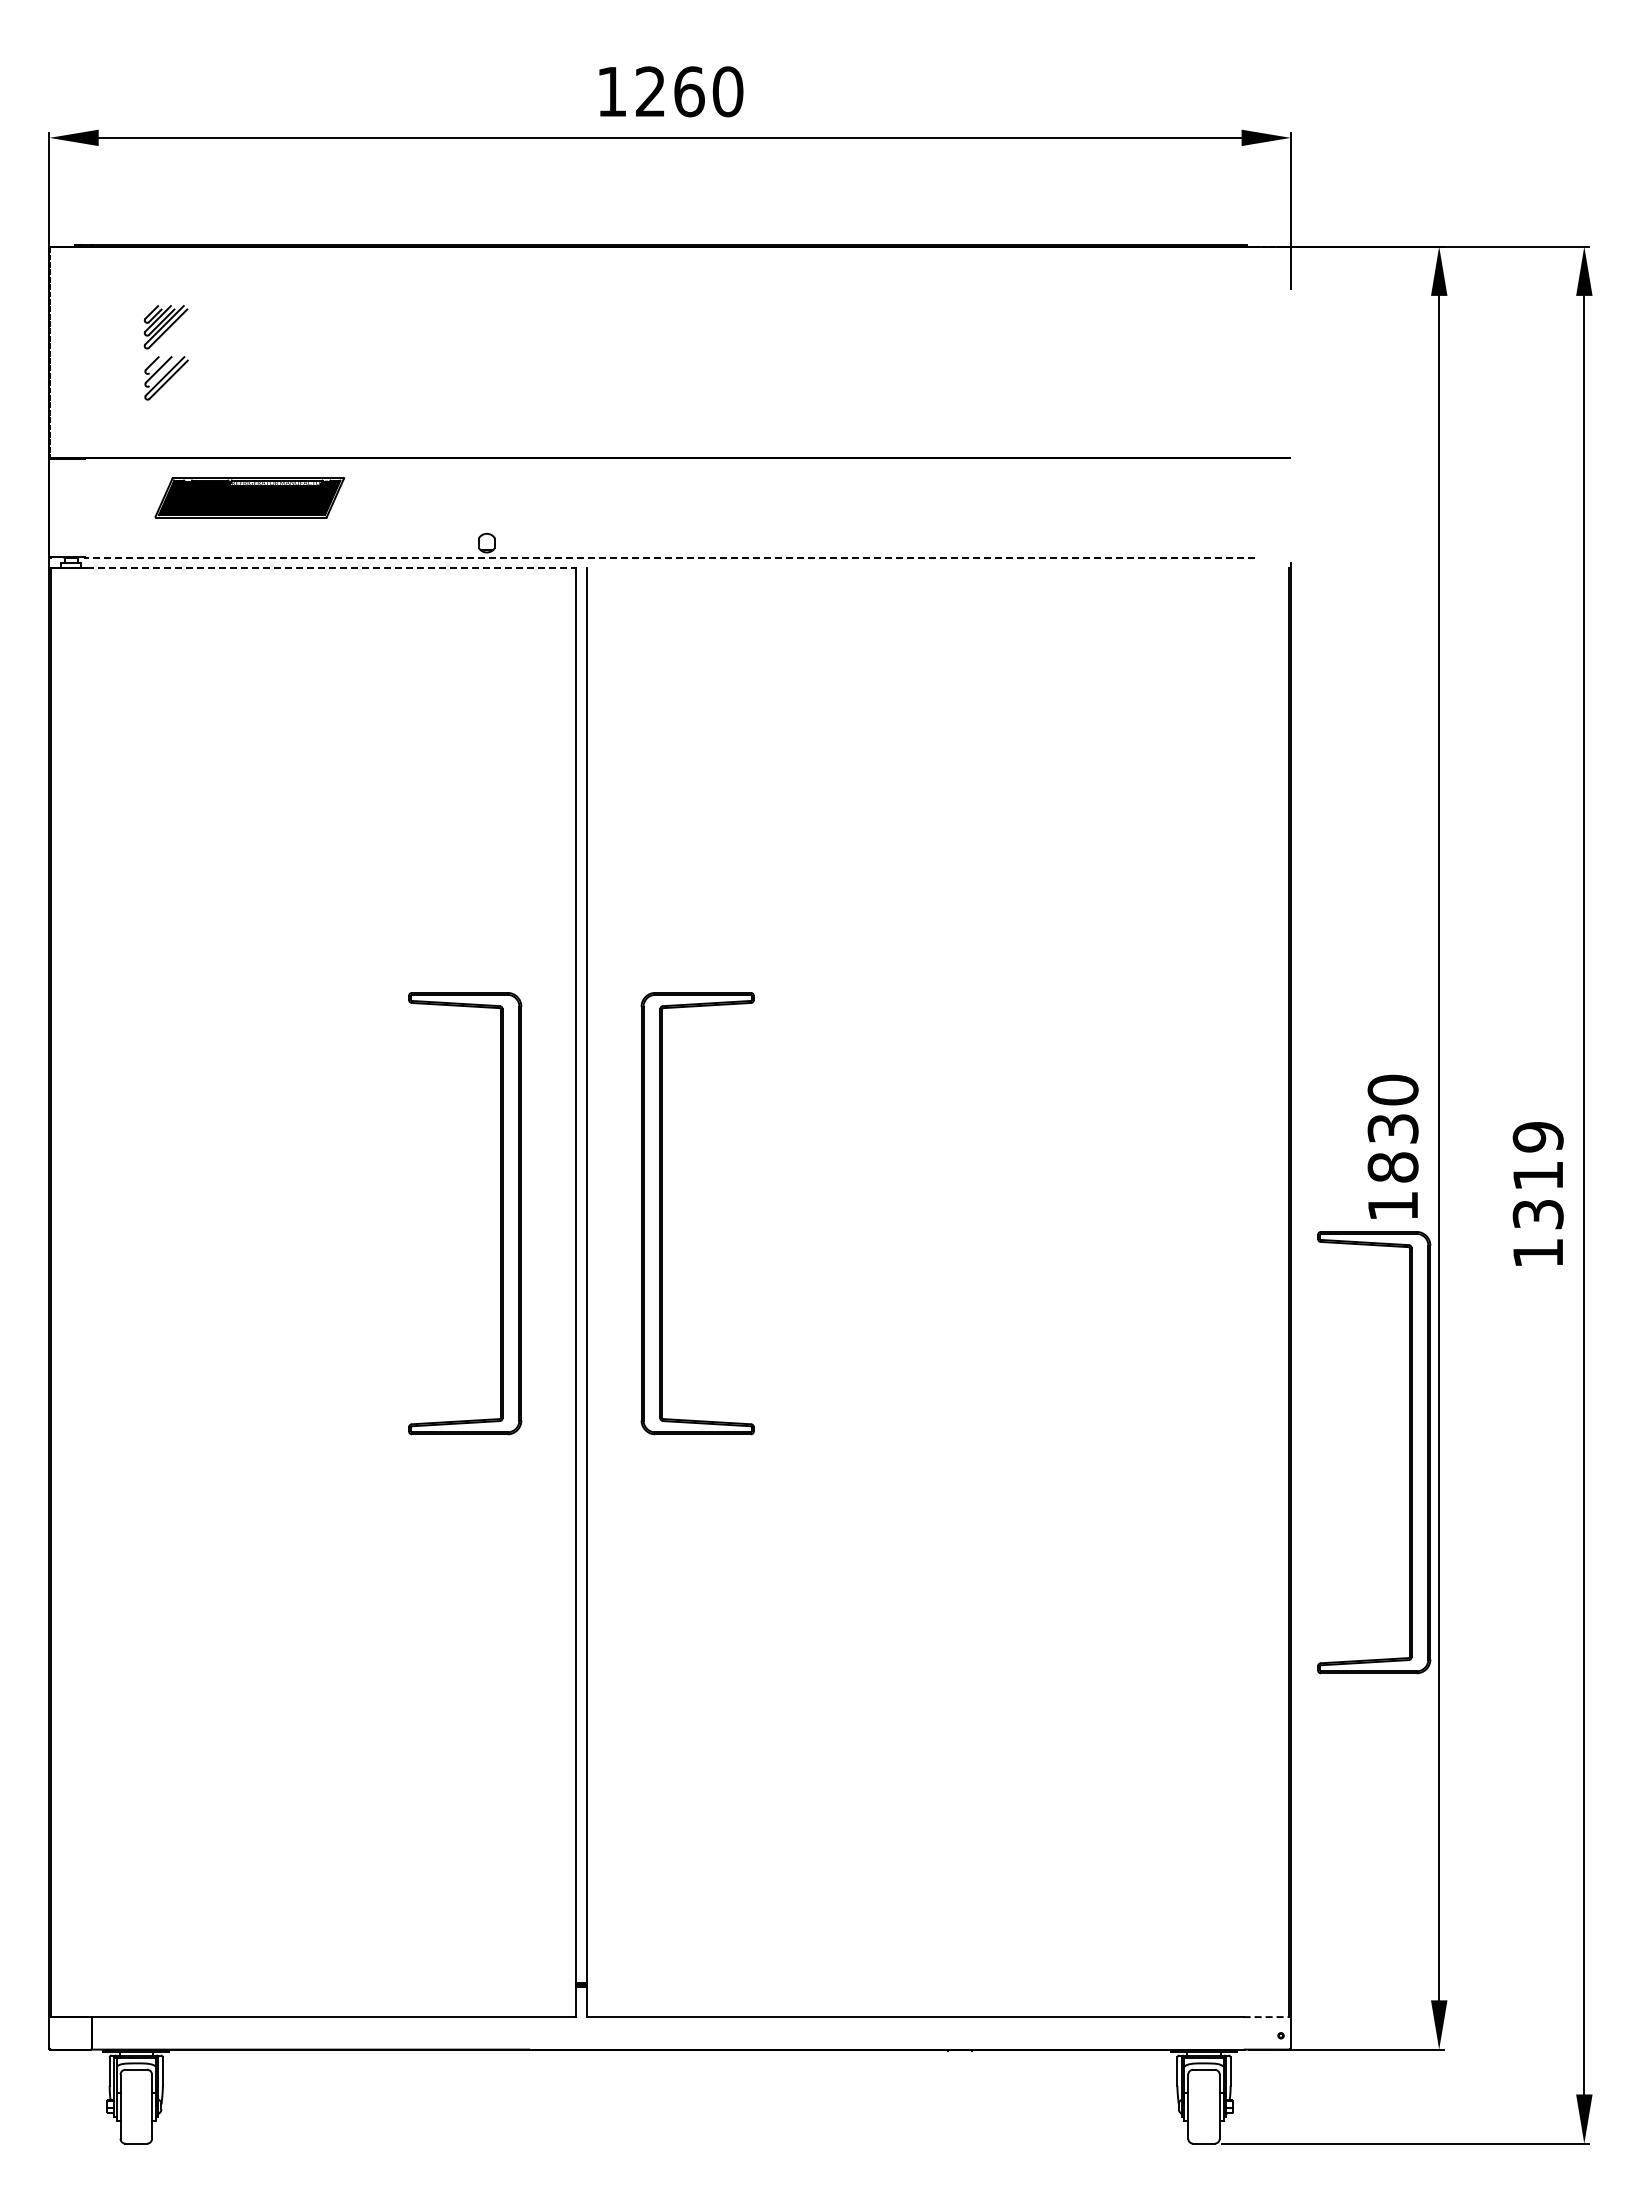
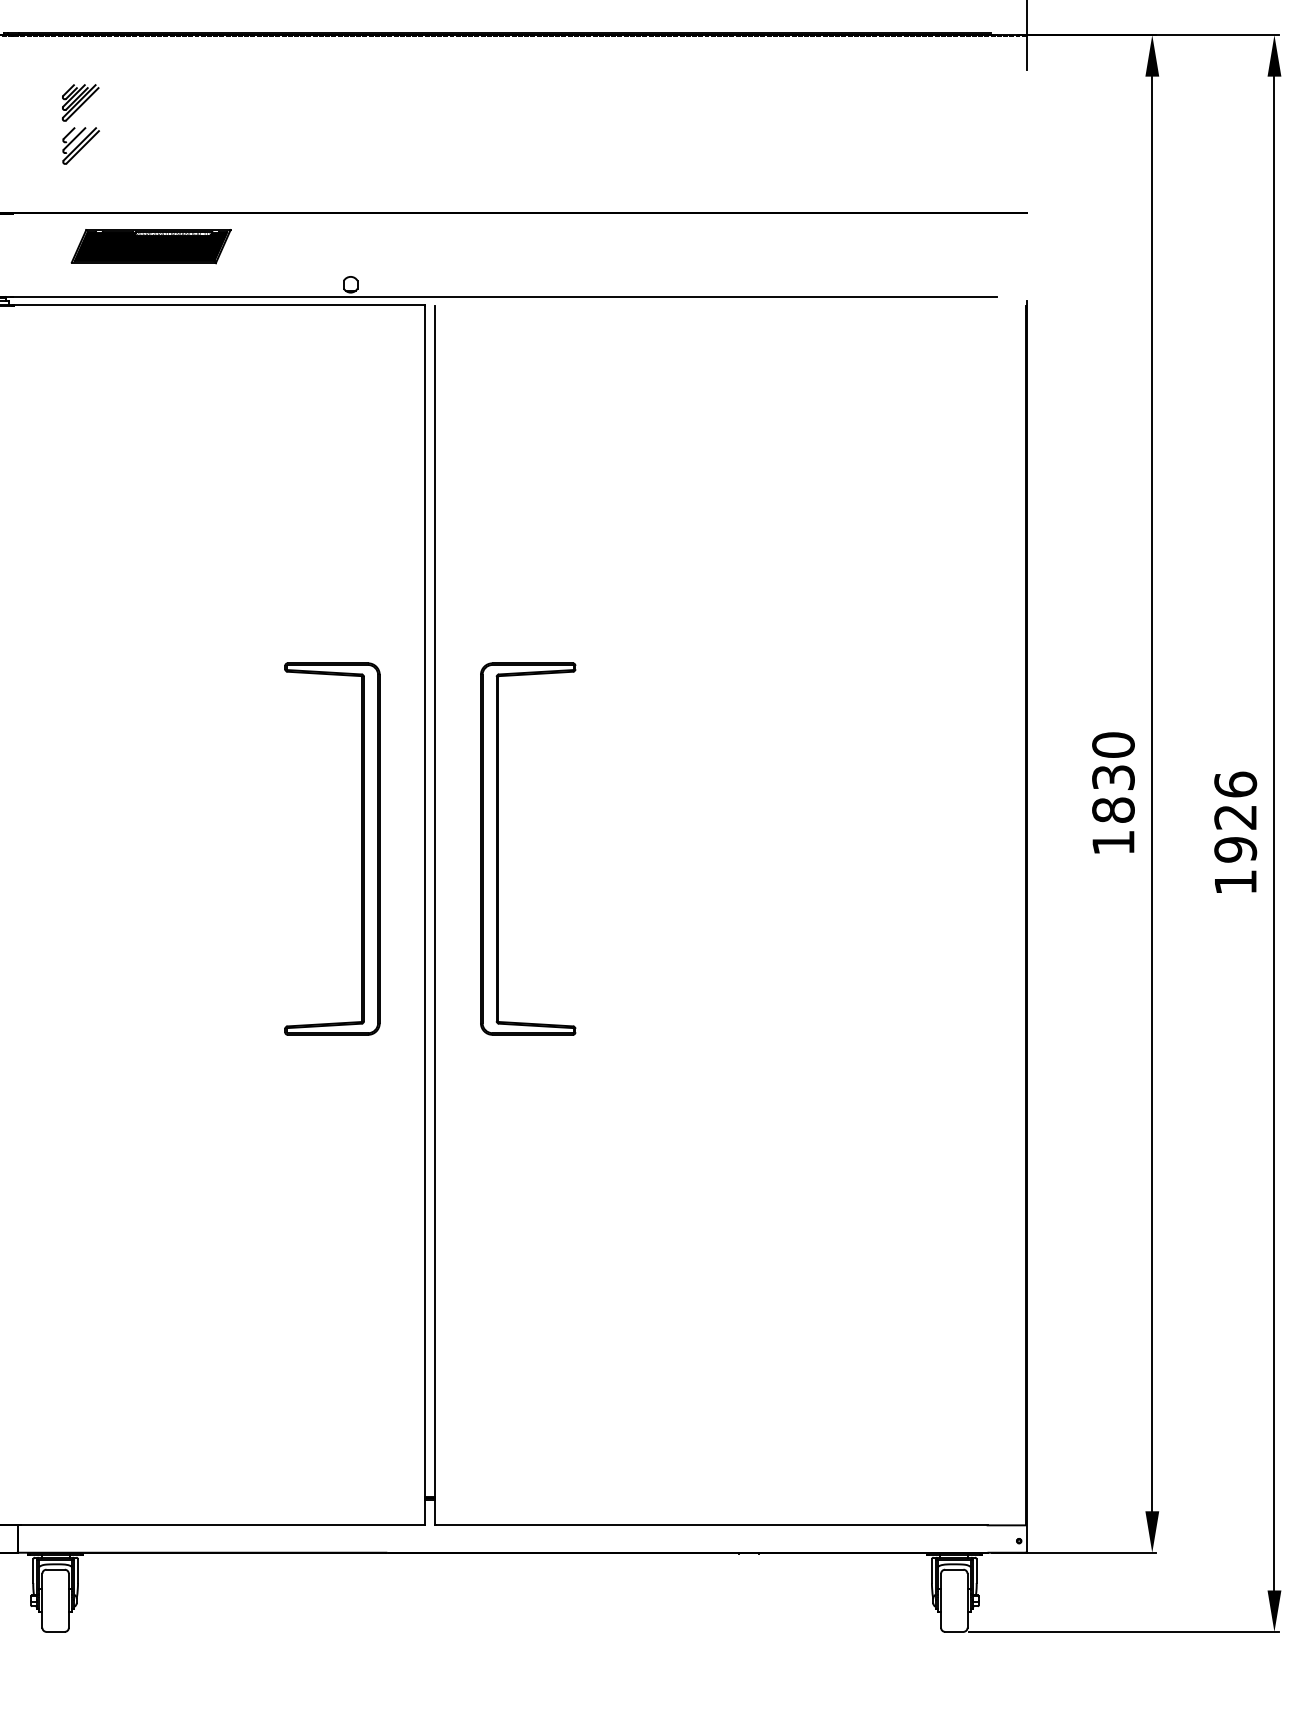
line: (669, 557) -> (504, 296), dashed -> solid
line: (331, 567) -> (219, 305), dashed -> solid
text: (1537, 1175) -> (1235, 816), 1319 -> 1926
part: (1409, 1452) -> (1127, 1050), removed
line: (1266, 2017) -> (1006, 1525), dashed -> solid

